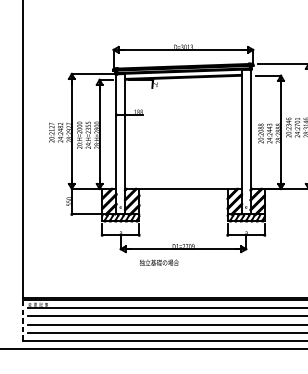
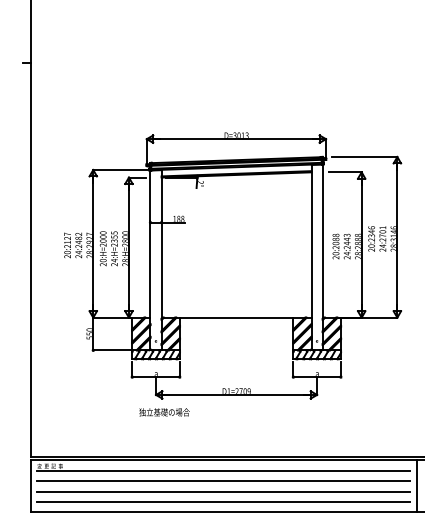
text: (159, 262) -> (164, 412), moved
line: (22, 320) -> (30, 486), dashed -> solid

